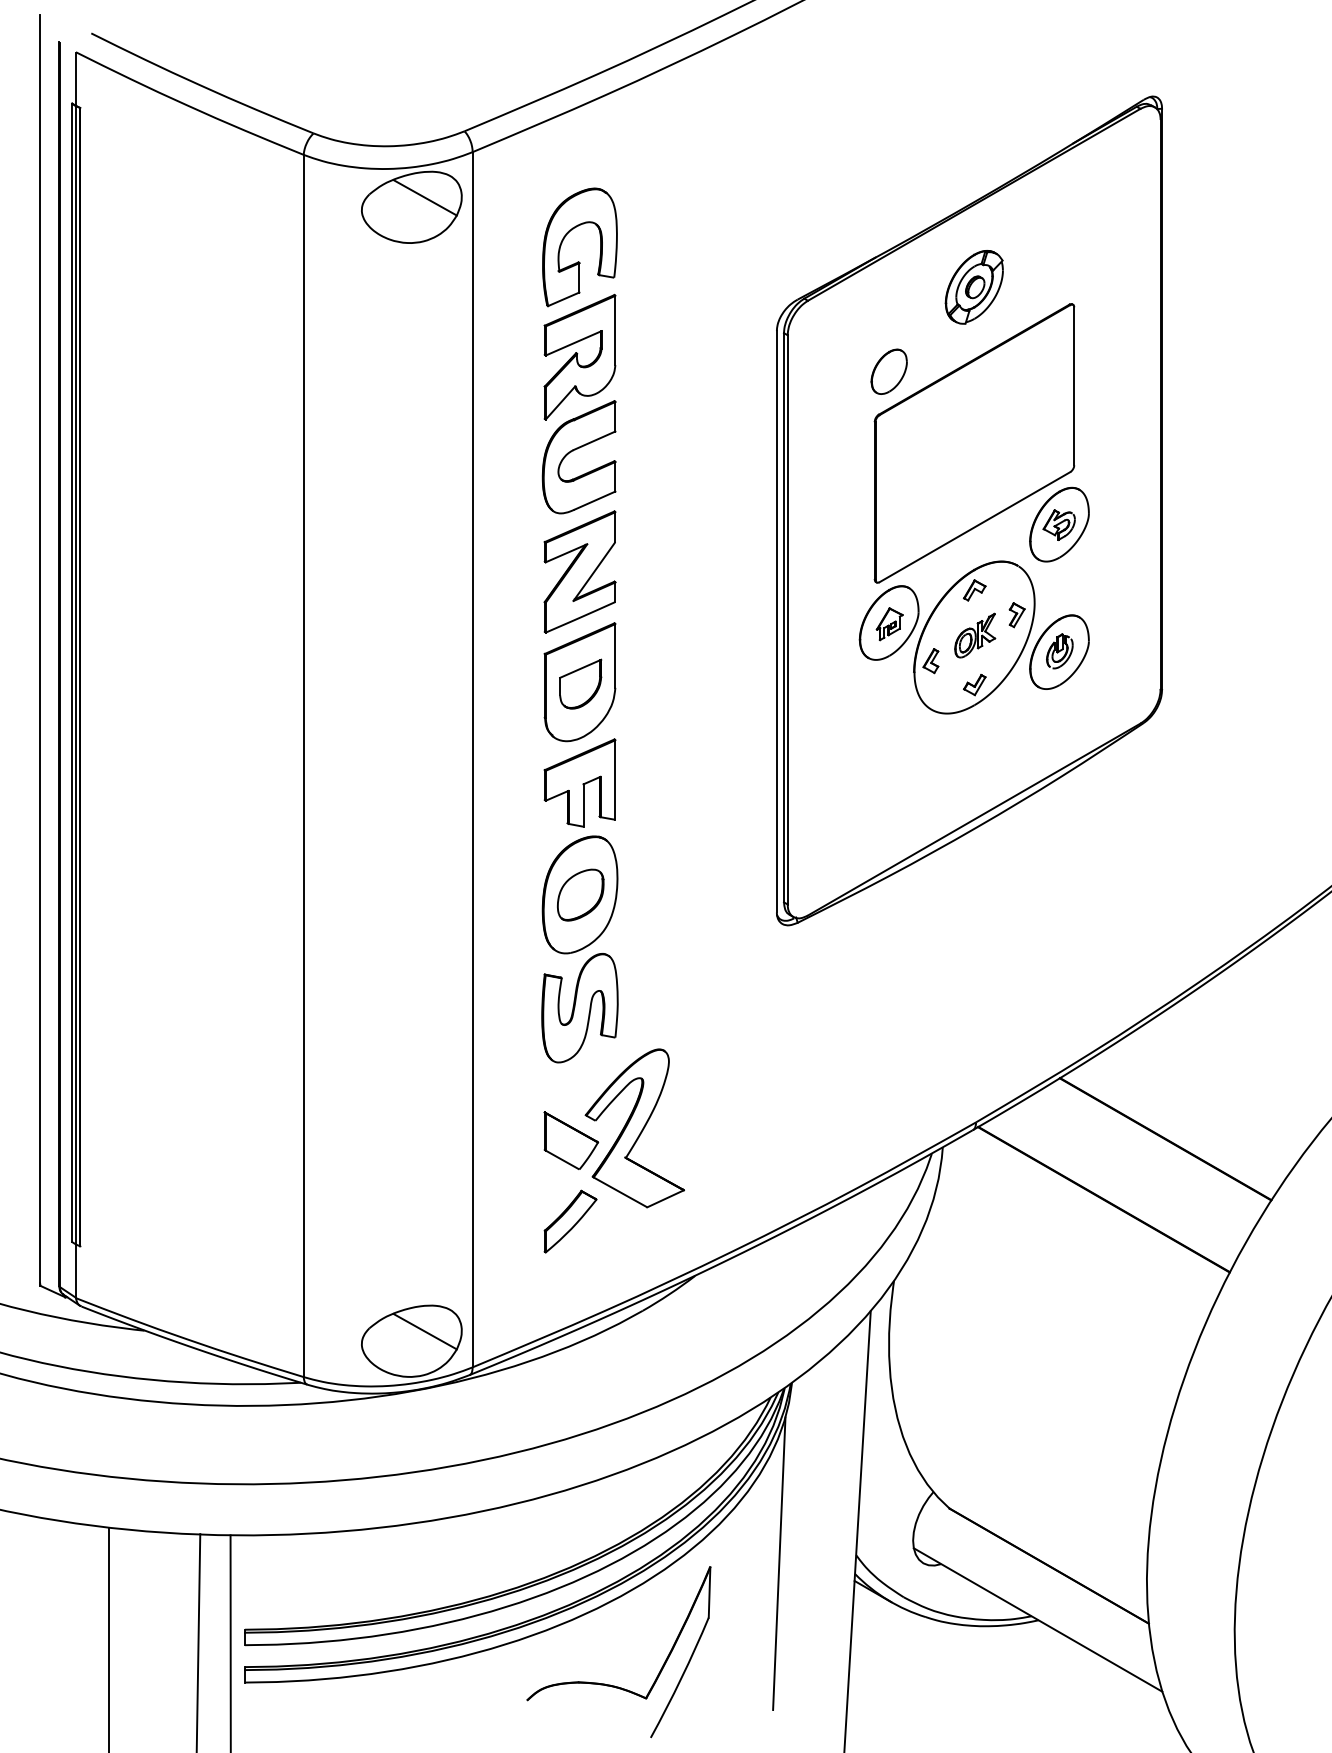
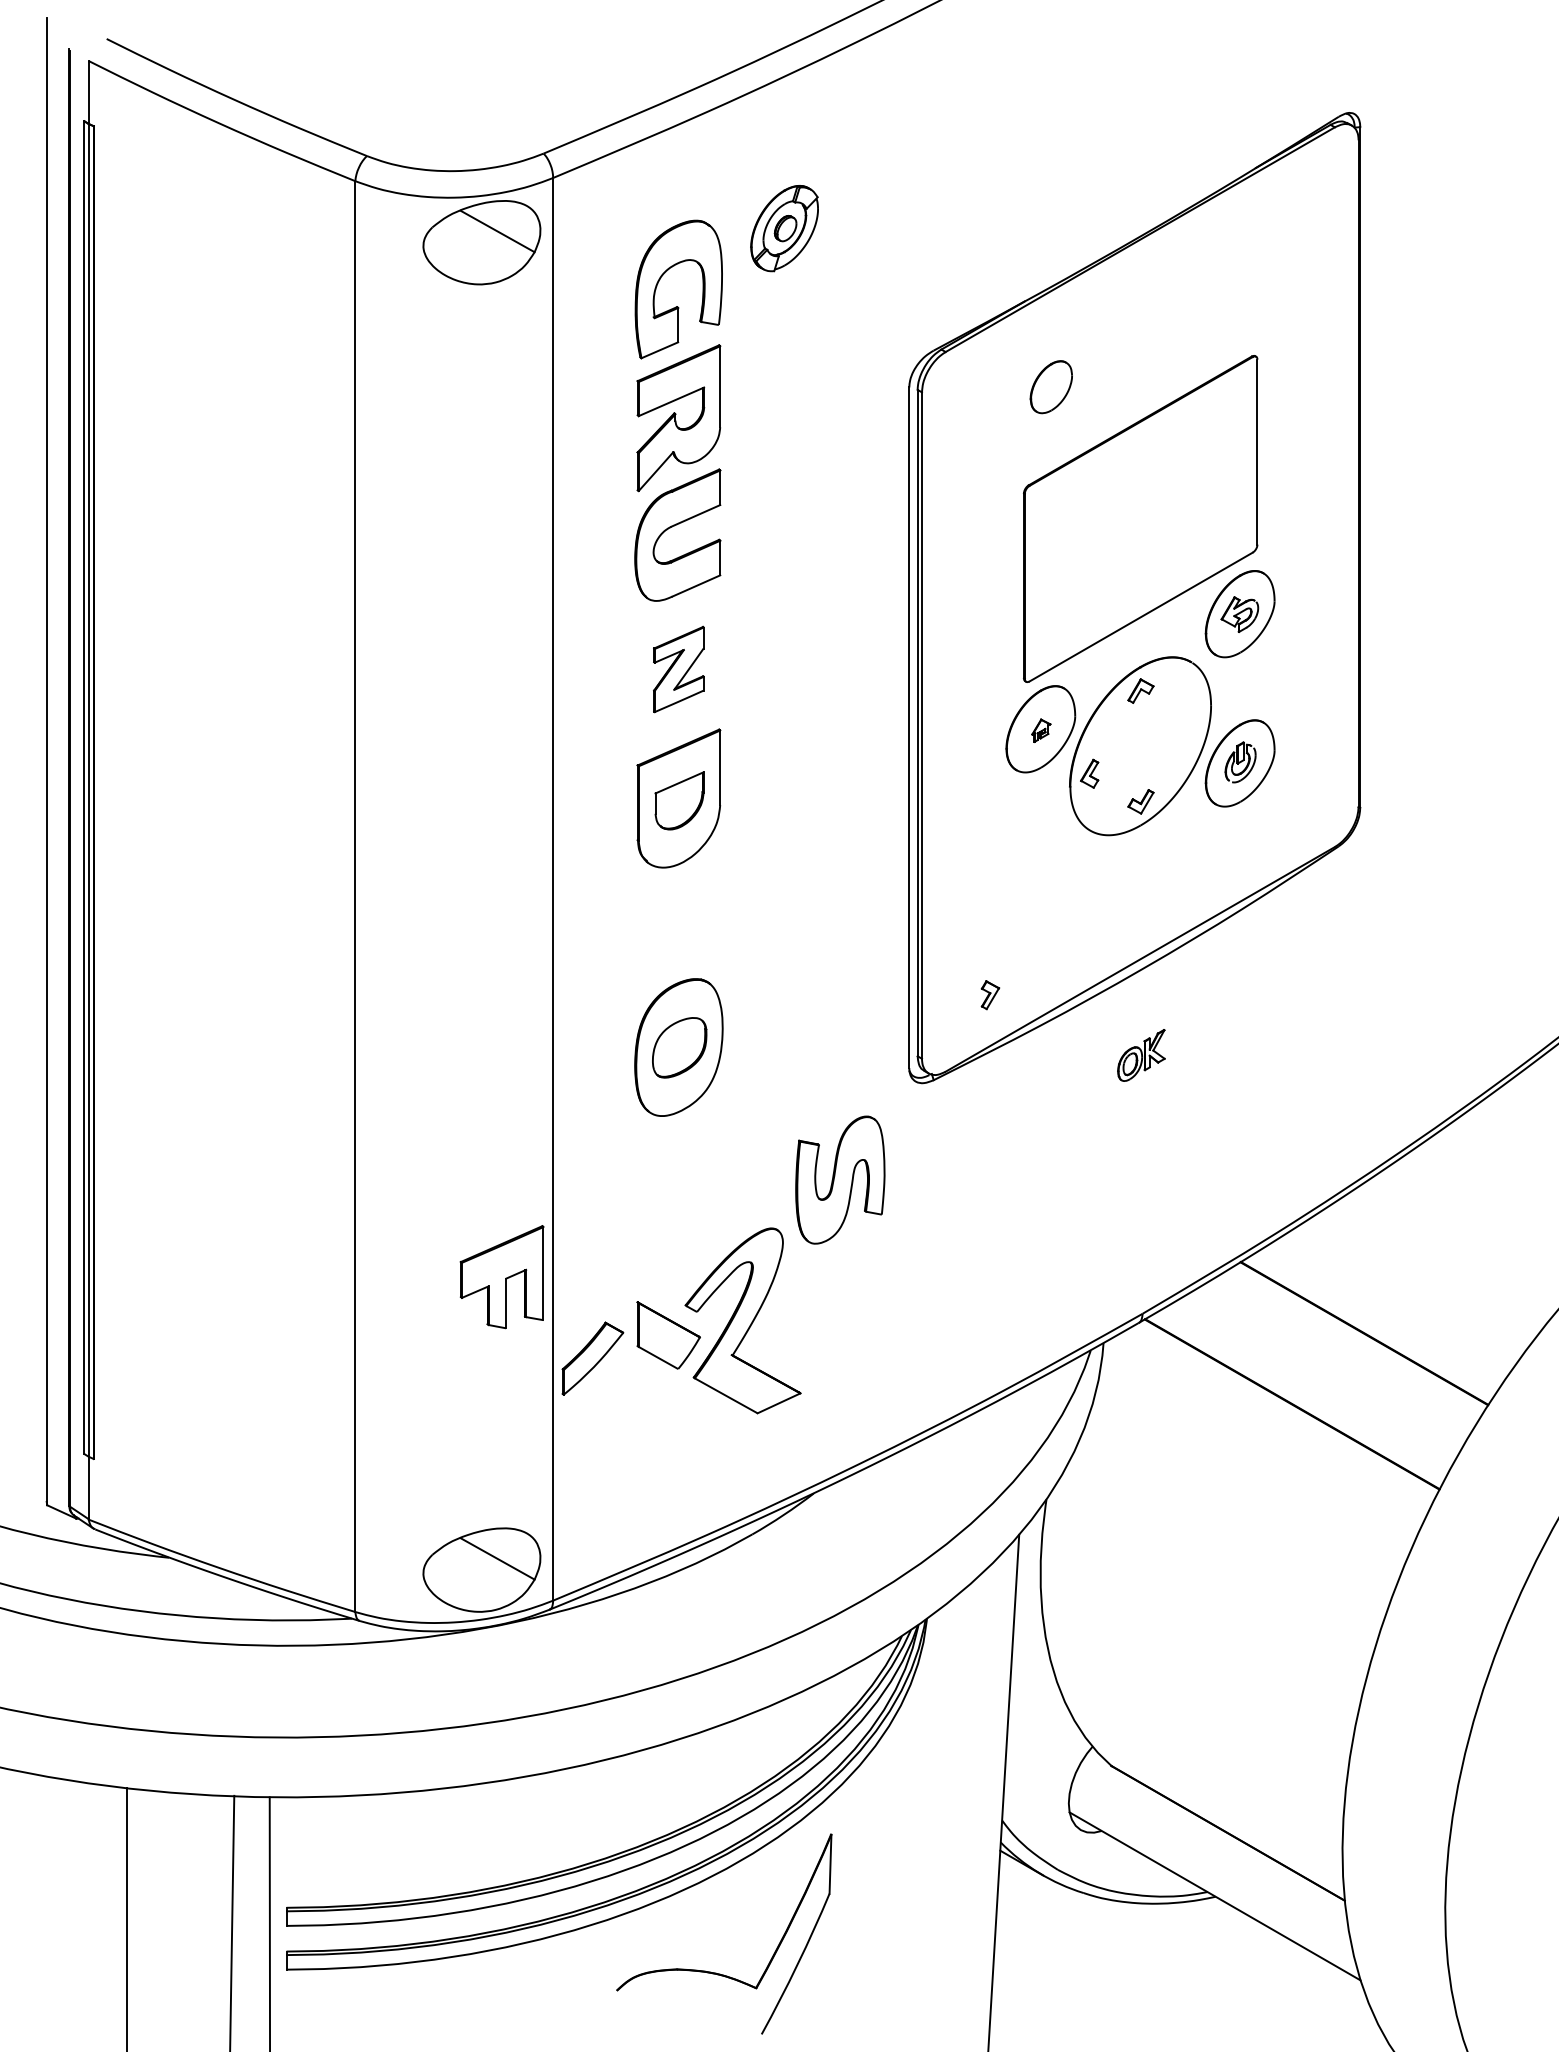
part: (973, 287) -> (783, 228), moved
part: (888, 371) -> (1050, 386), moved
part: (579, 571) -> (678, 668), size x0.6
part: (1016, 615) -> (989, 995), moved
part: (889, 624) -> (1041, 730), size x0.6
part: (975, 635) -> (1141, 1055), moved
part: (579, 782) -> (501, 1276), moved
part: (579, 1008) -> (839, 1180), moved
part: (570, 1221) -> (592, 1358), moved
line: (779, 1563) -> (912, 1830), removed

